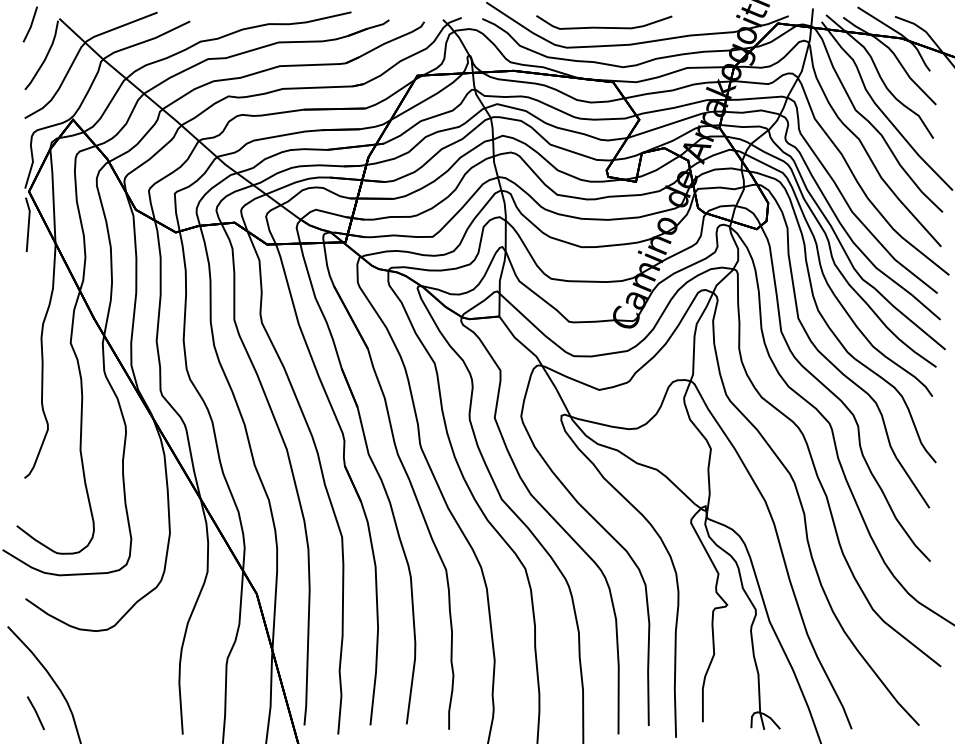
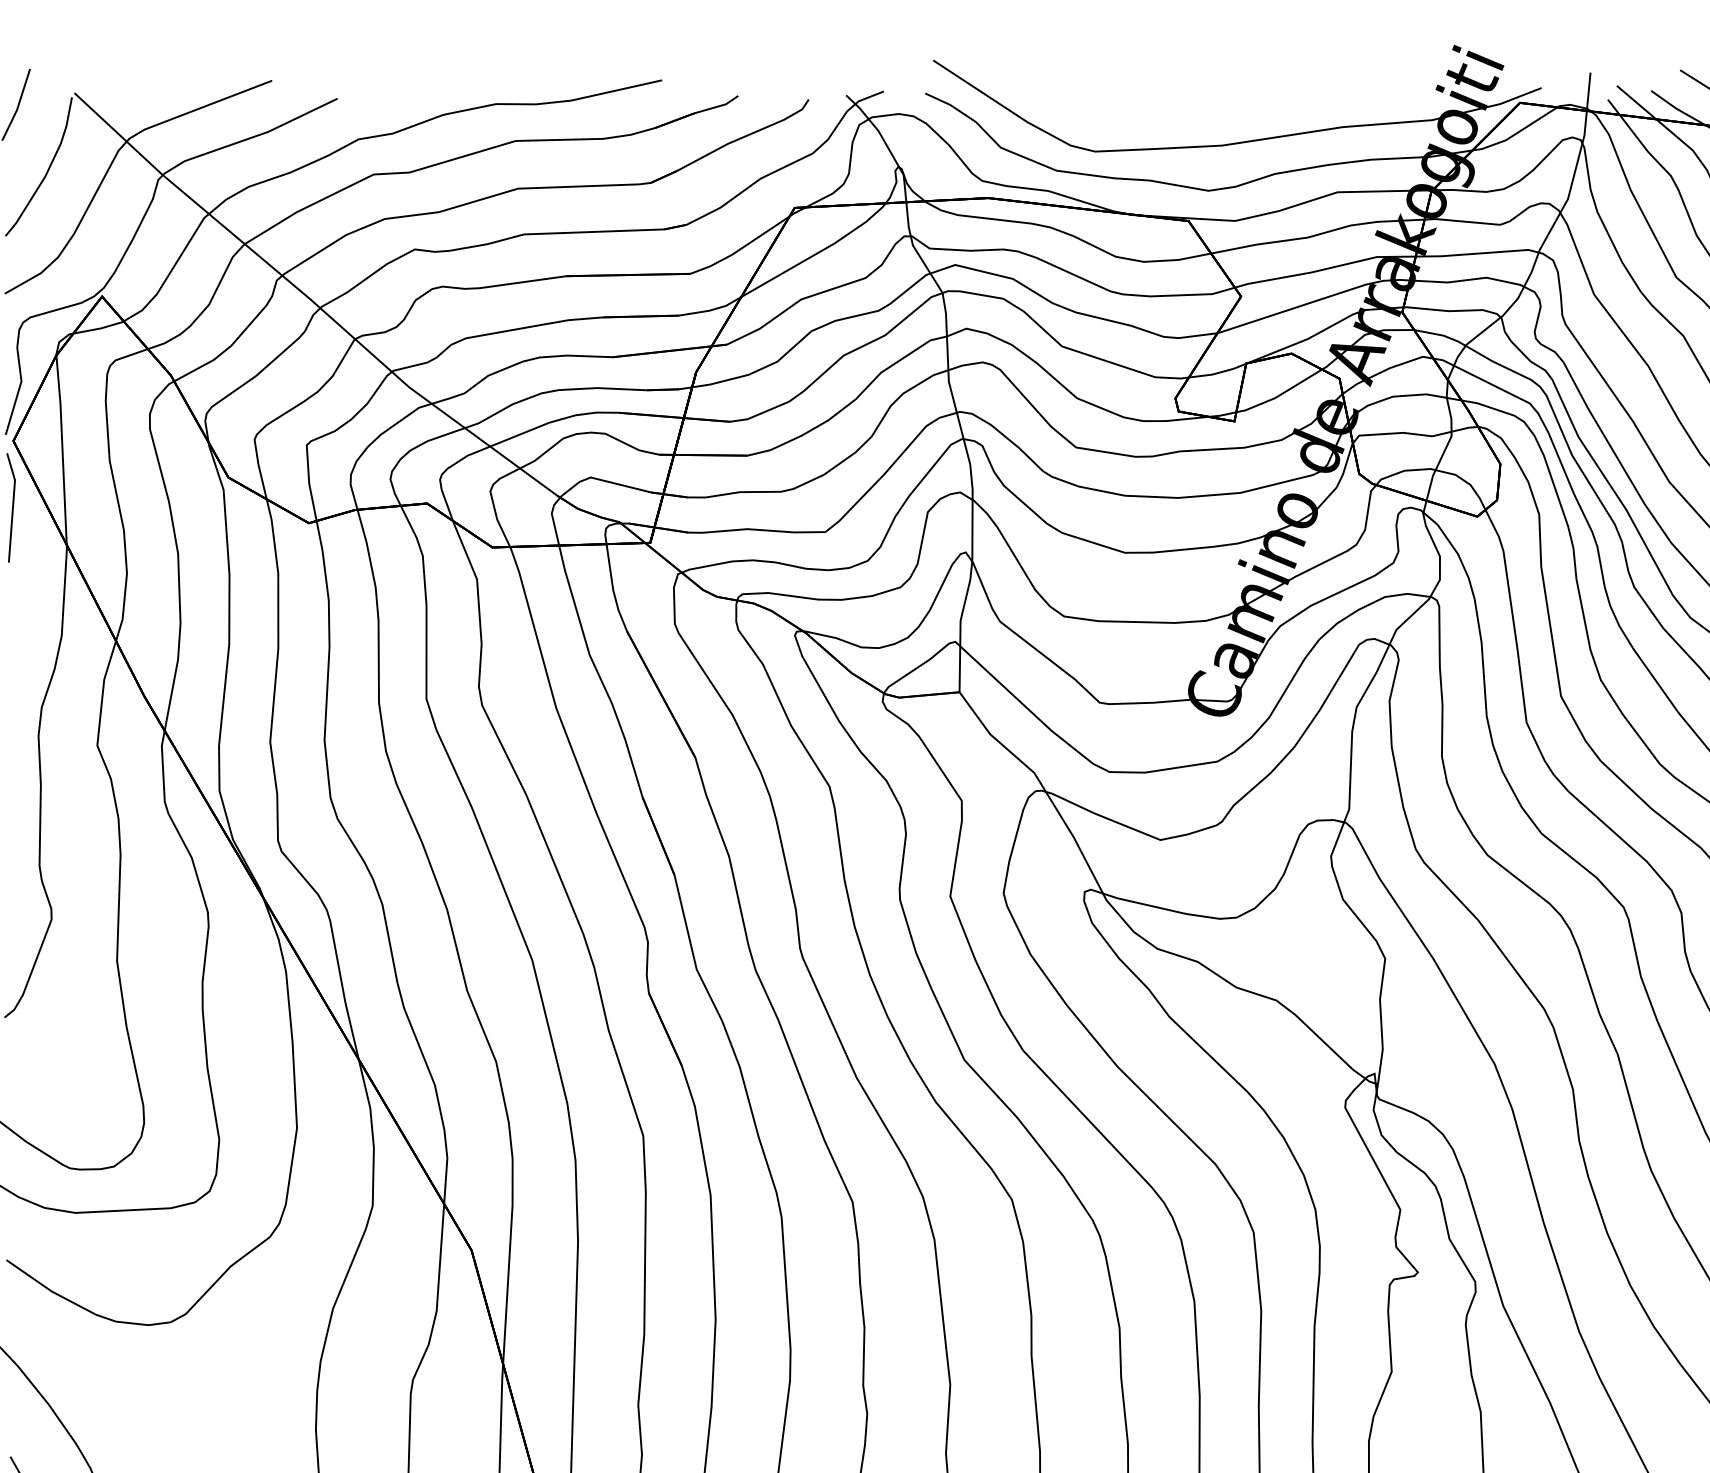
curve: (601, 26) -> (1165, 108), removed

